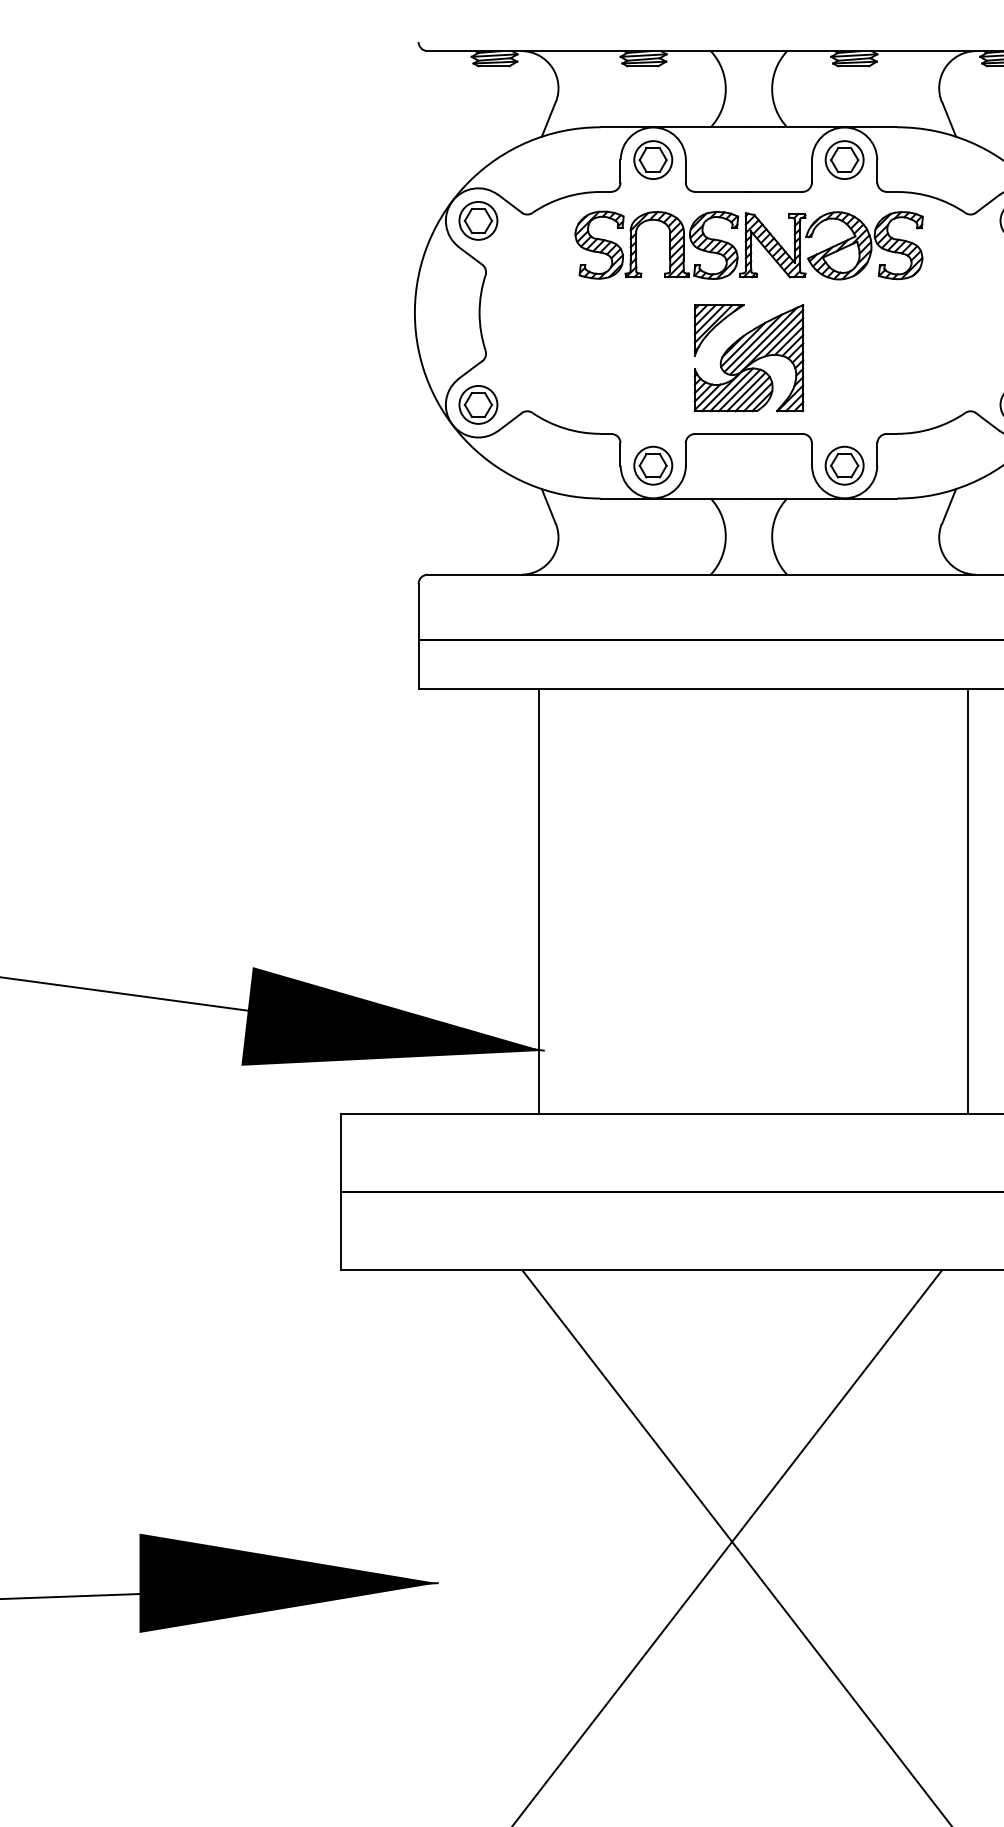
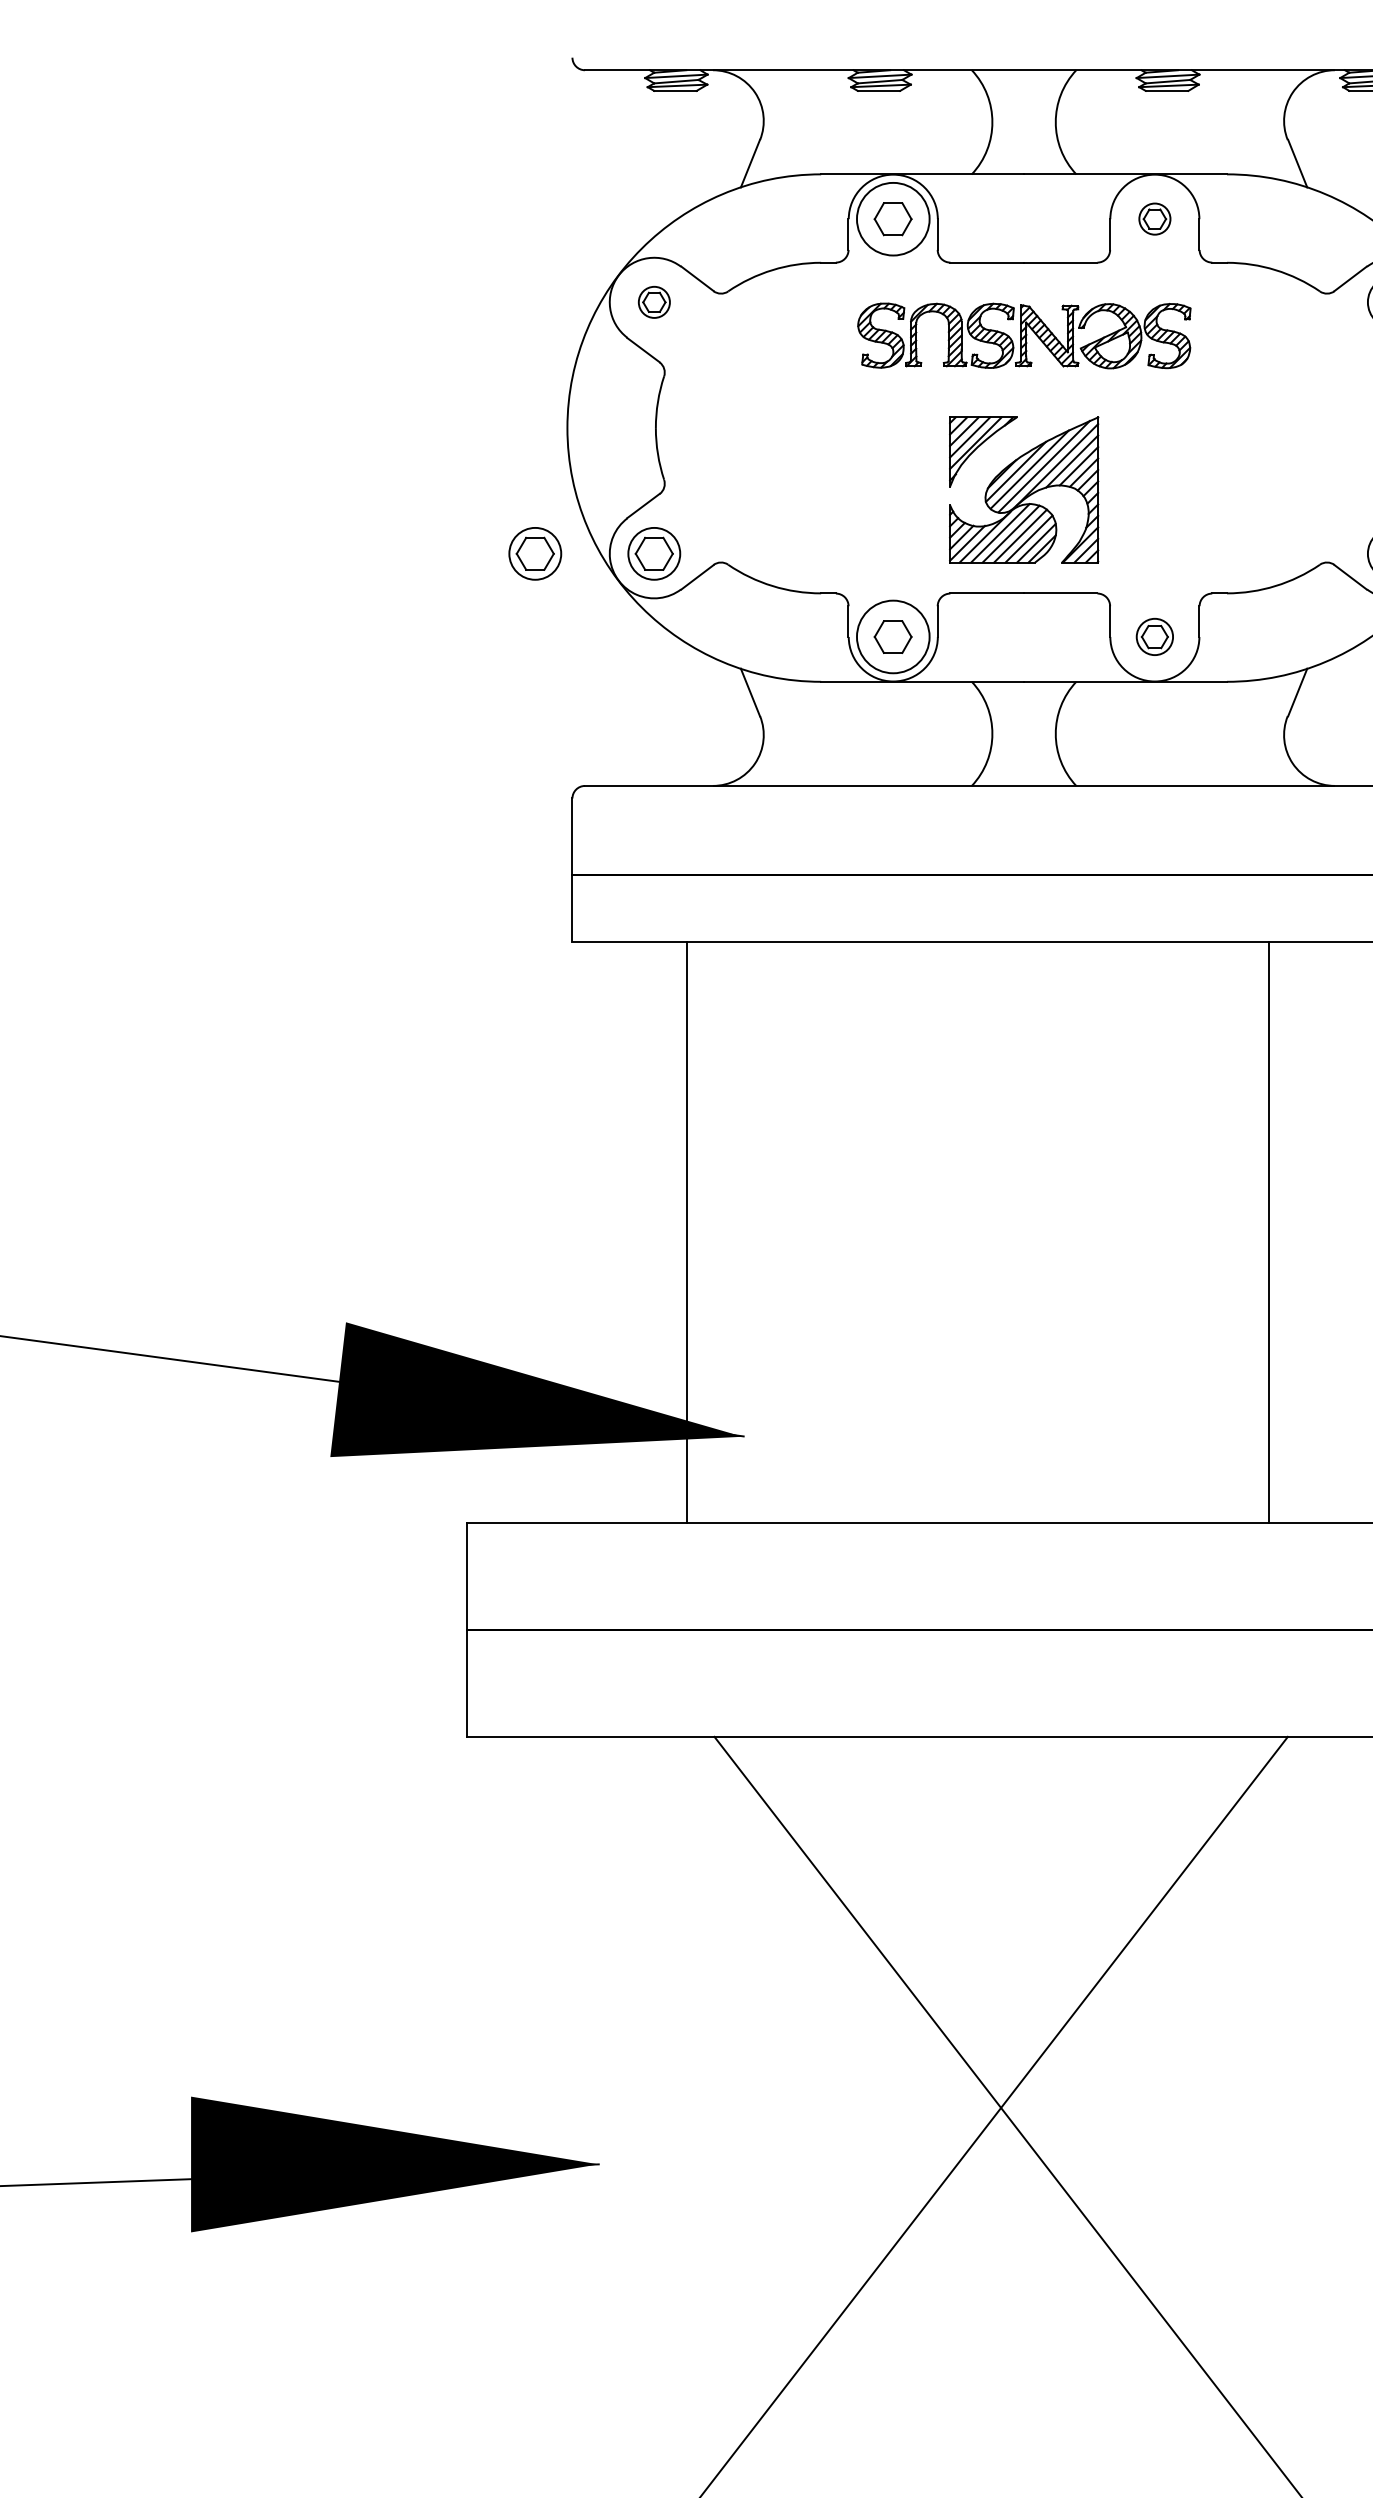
part: (844, 159) -> (1154, 218), size x0.6
circle: (653, 160) -> (893, 219), size x1.4
part: (478, 221) -> (654, 302), size x0.6
part: (749, 245) -> (1024, 335), size x0.7
part: (391, 404) -> (535, 553), added
circle: (653, 465) -> (893, 636), size x1.4
part: (844, 465) -> (1154, 636), size x0.7
line: (538, 900) -> (687, 1231), moved
line: (967, 901) -> (1268, 1232), moved

